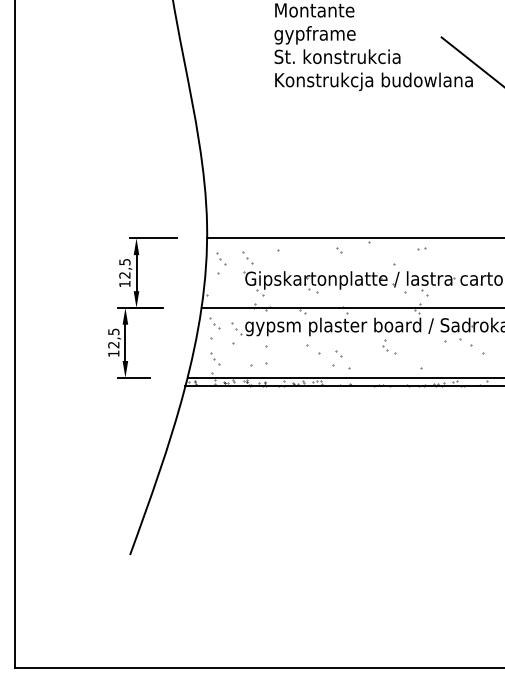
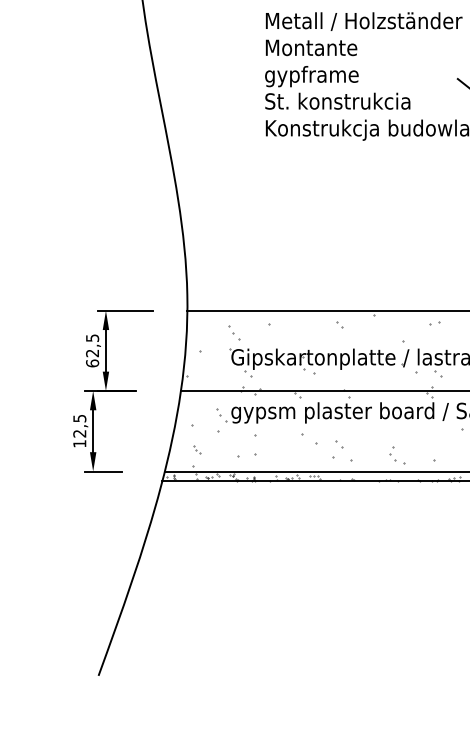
part: (221, 258) -> (203, 333), removed
text: (124, 283) -> (92, 362), 12,5 -> 62,5
part: (214, 323) -> (195, 408), removed
part: (389, 346) -> (397, 455), moved
part: (215, 358) -> (197, 449), size x0.6

